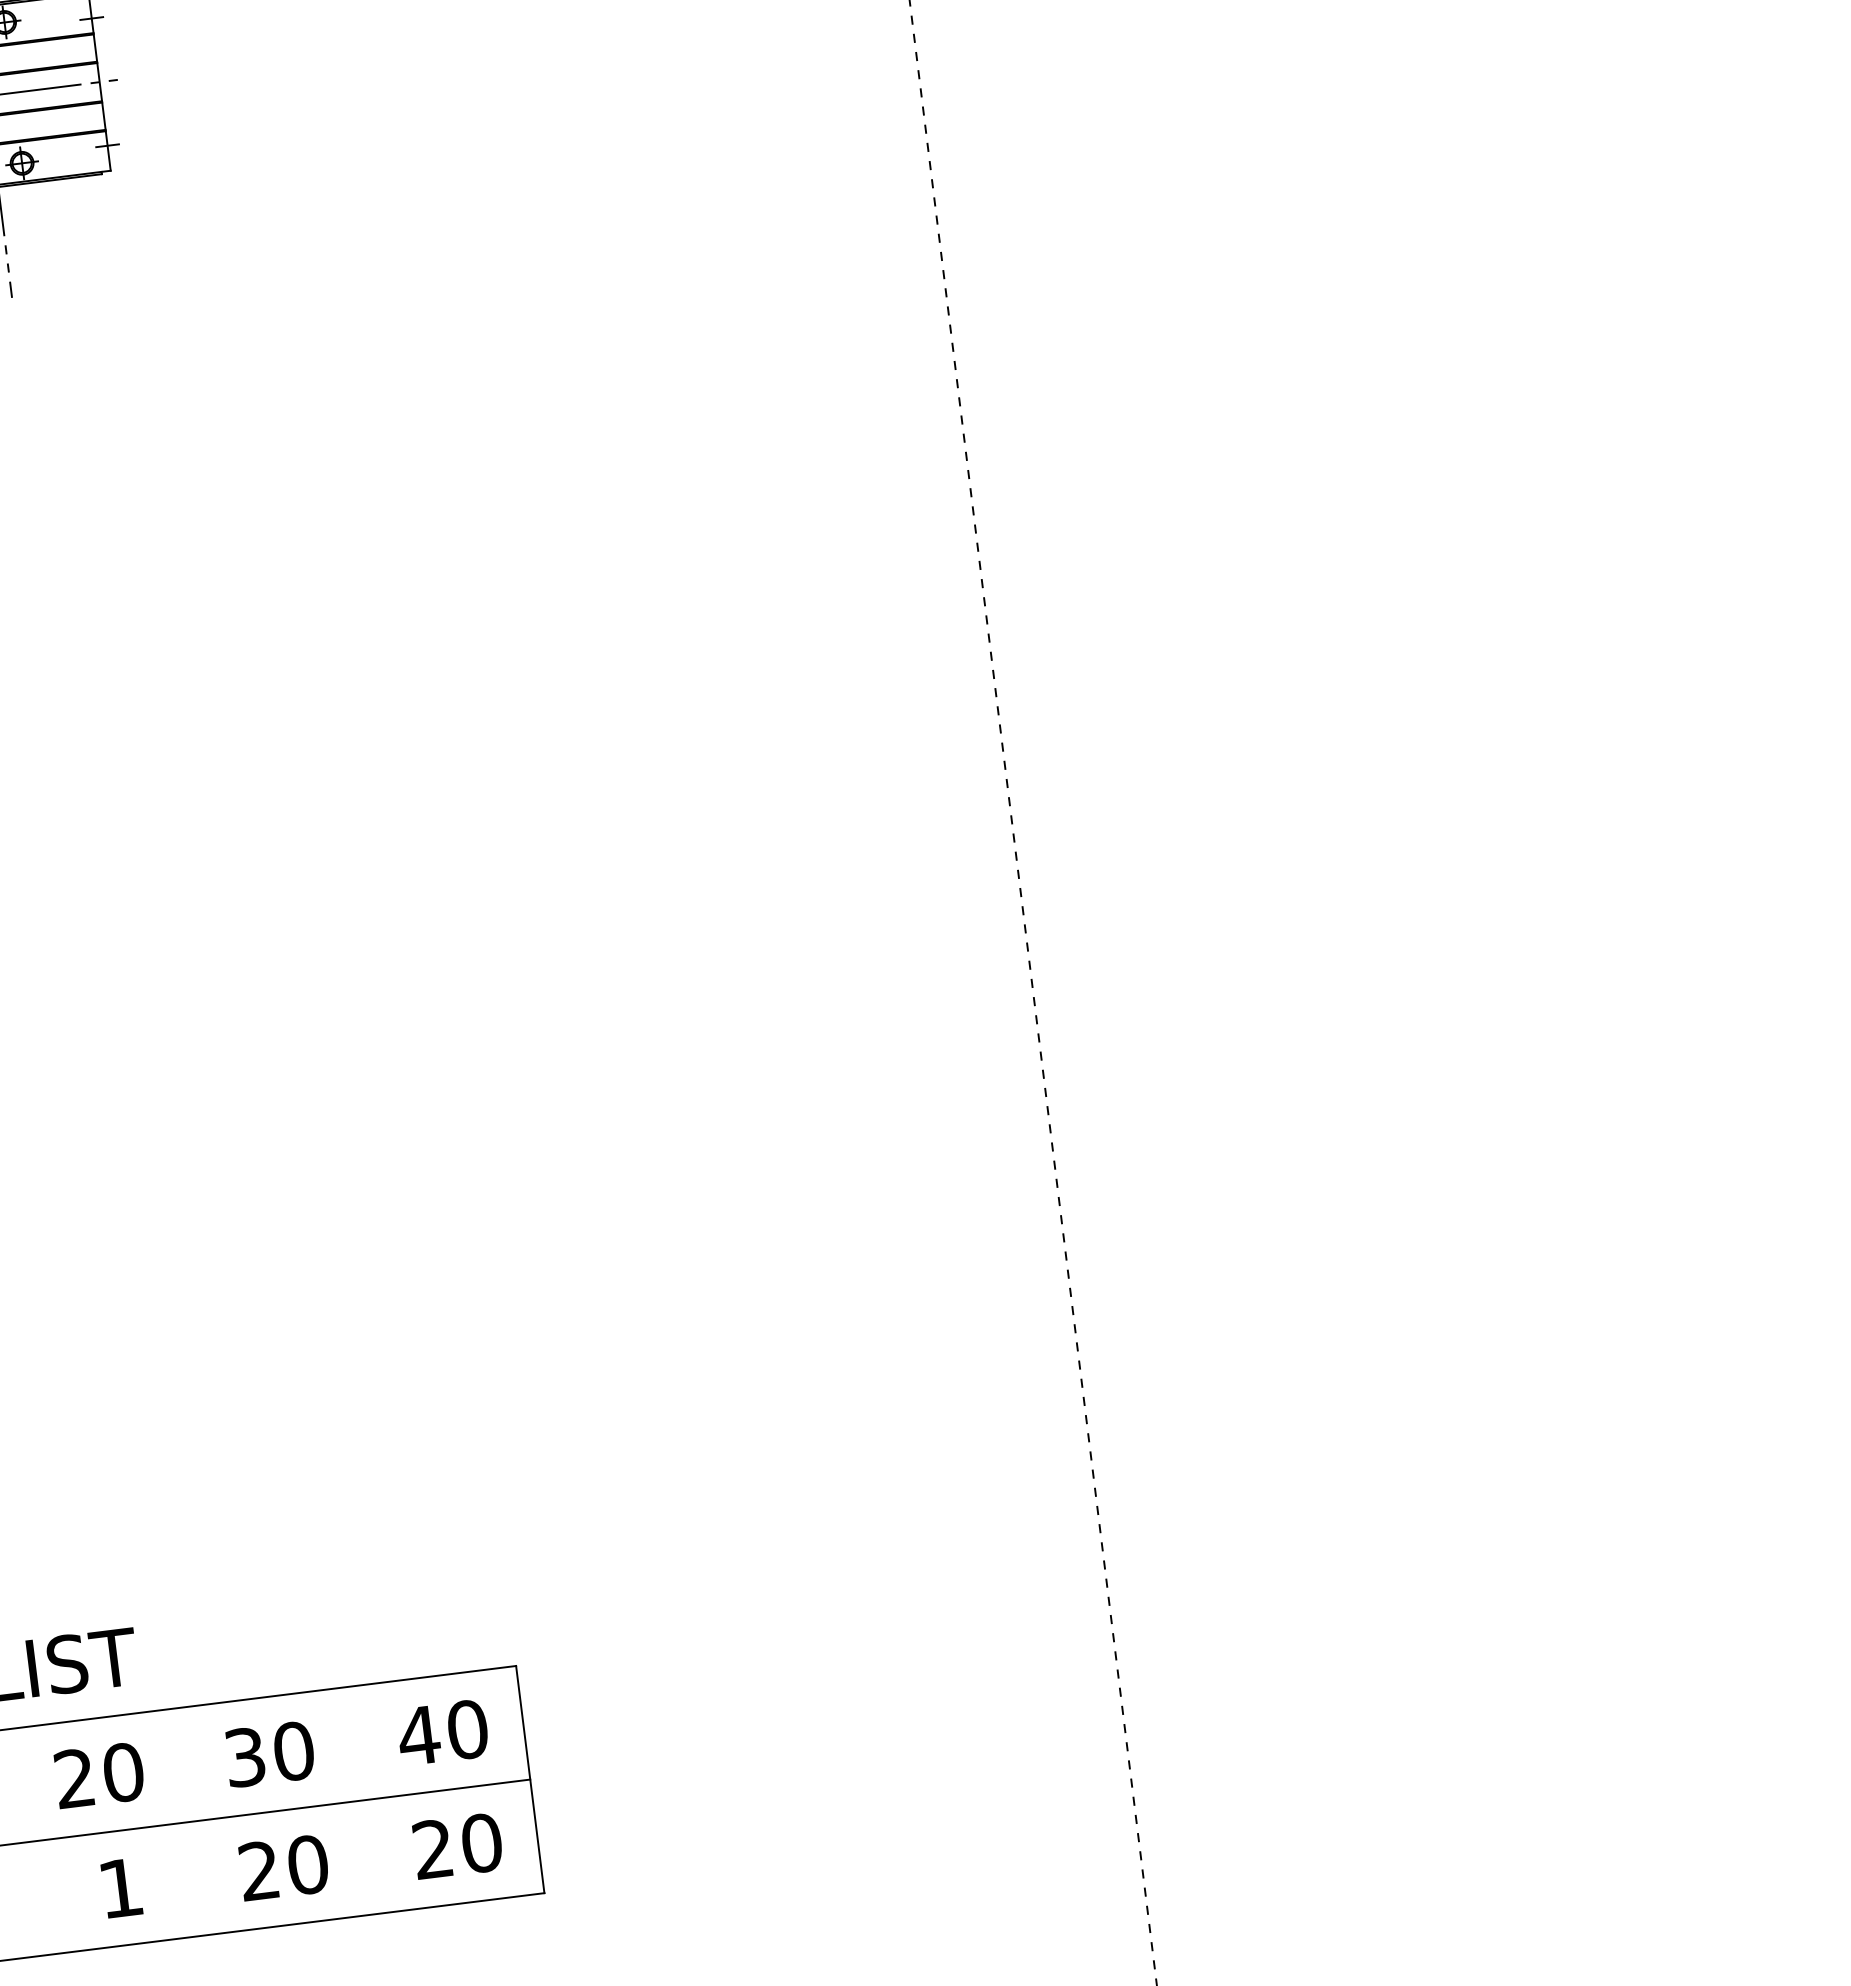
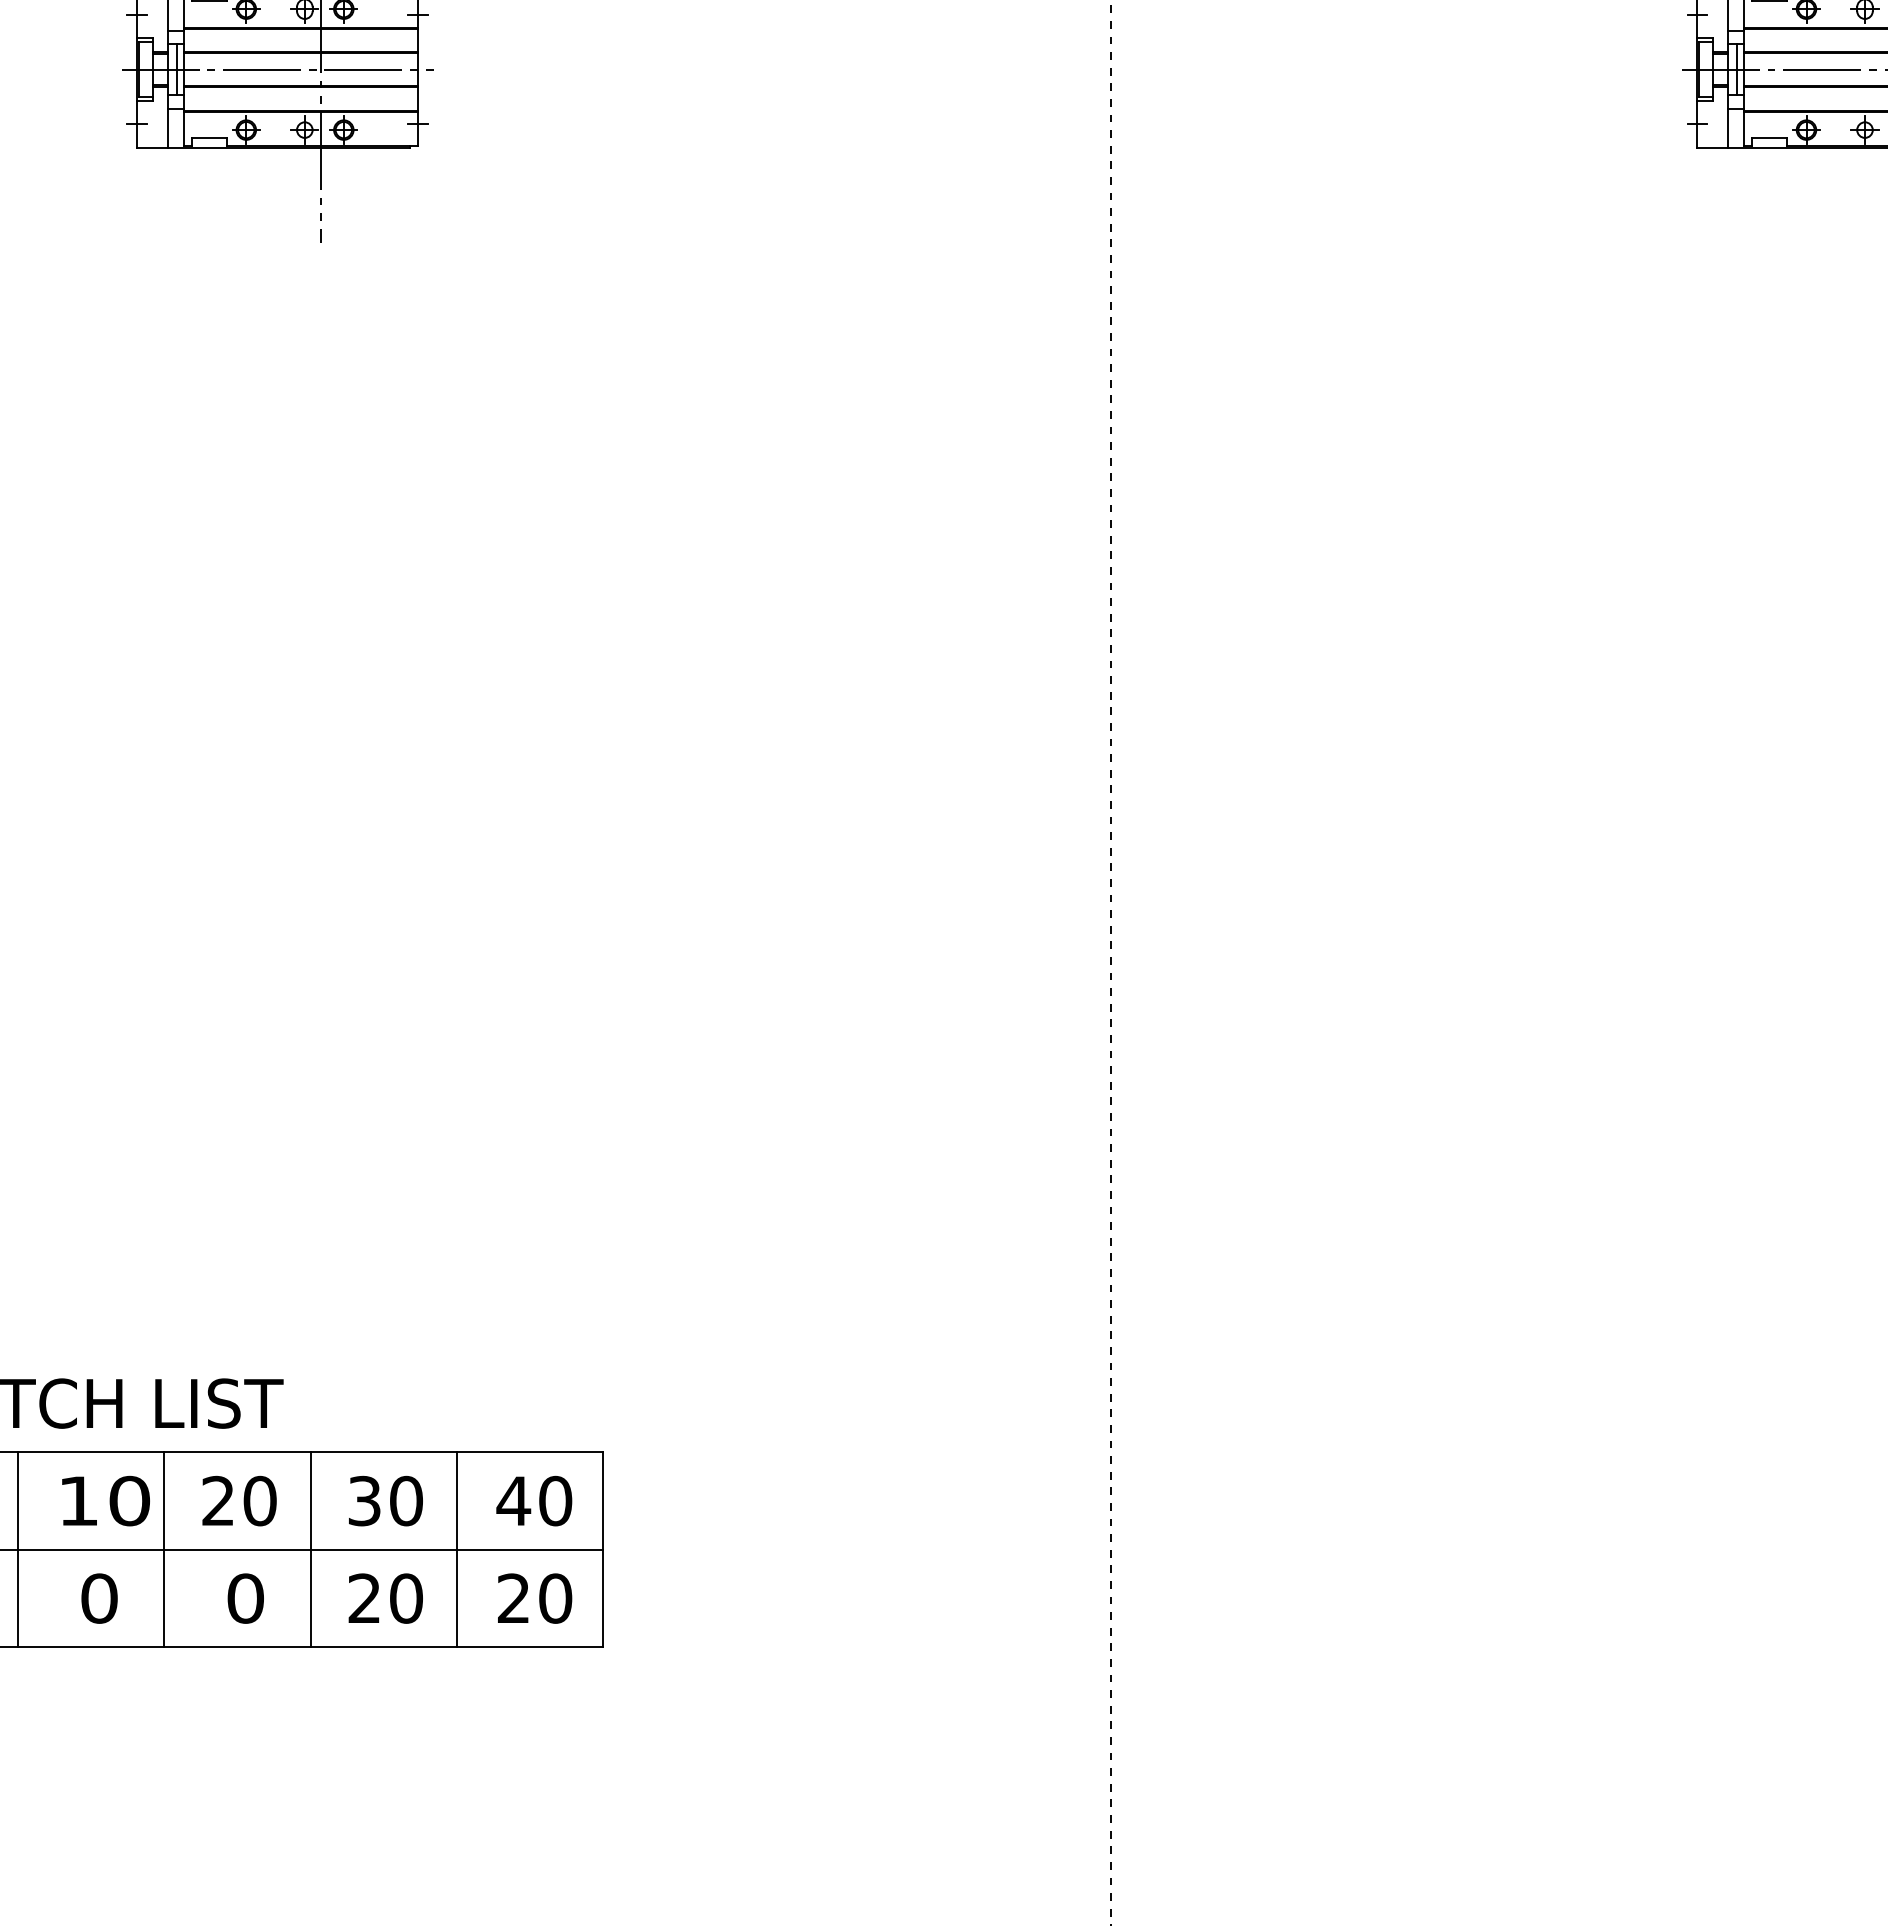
line: (359, 1800) -> (456, 1549), added
line: (189, 1821) -> (310, 1549), added
line: (19, 1842) -> (164, 1549), added
text: (120, 1888) -> (245, 1598), 1 -> 0

